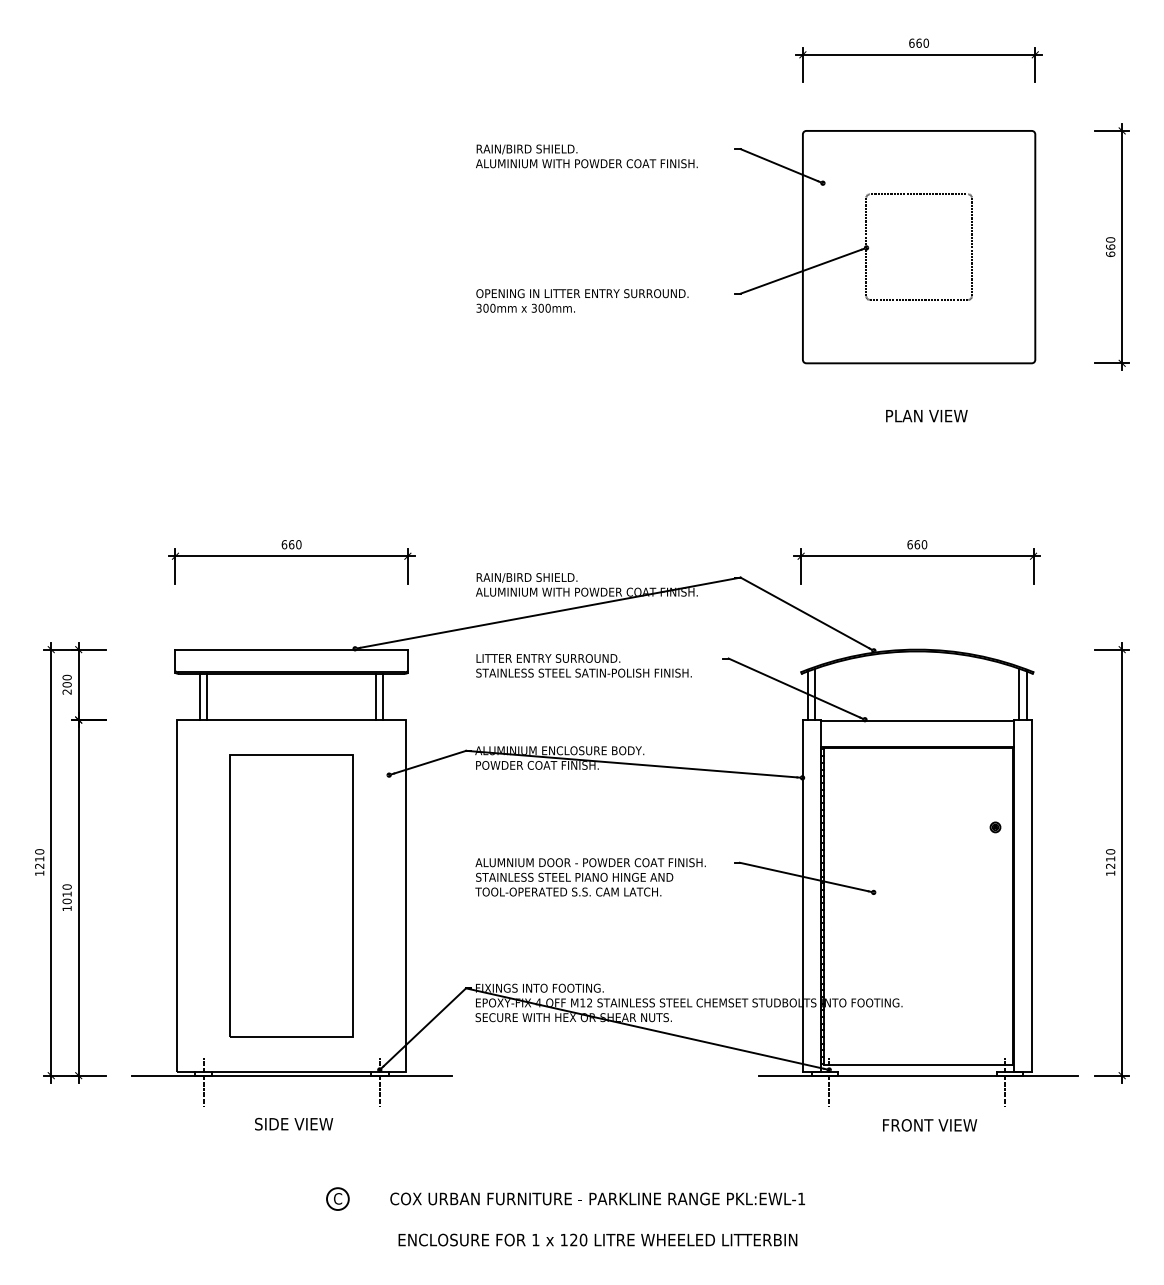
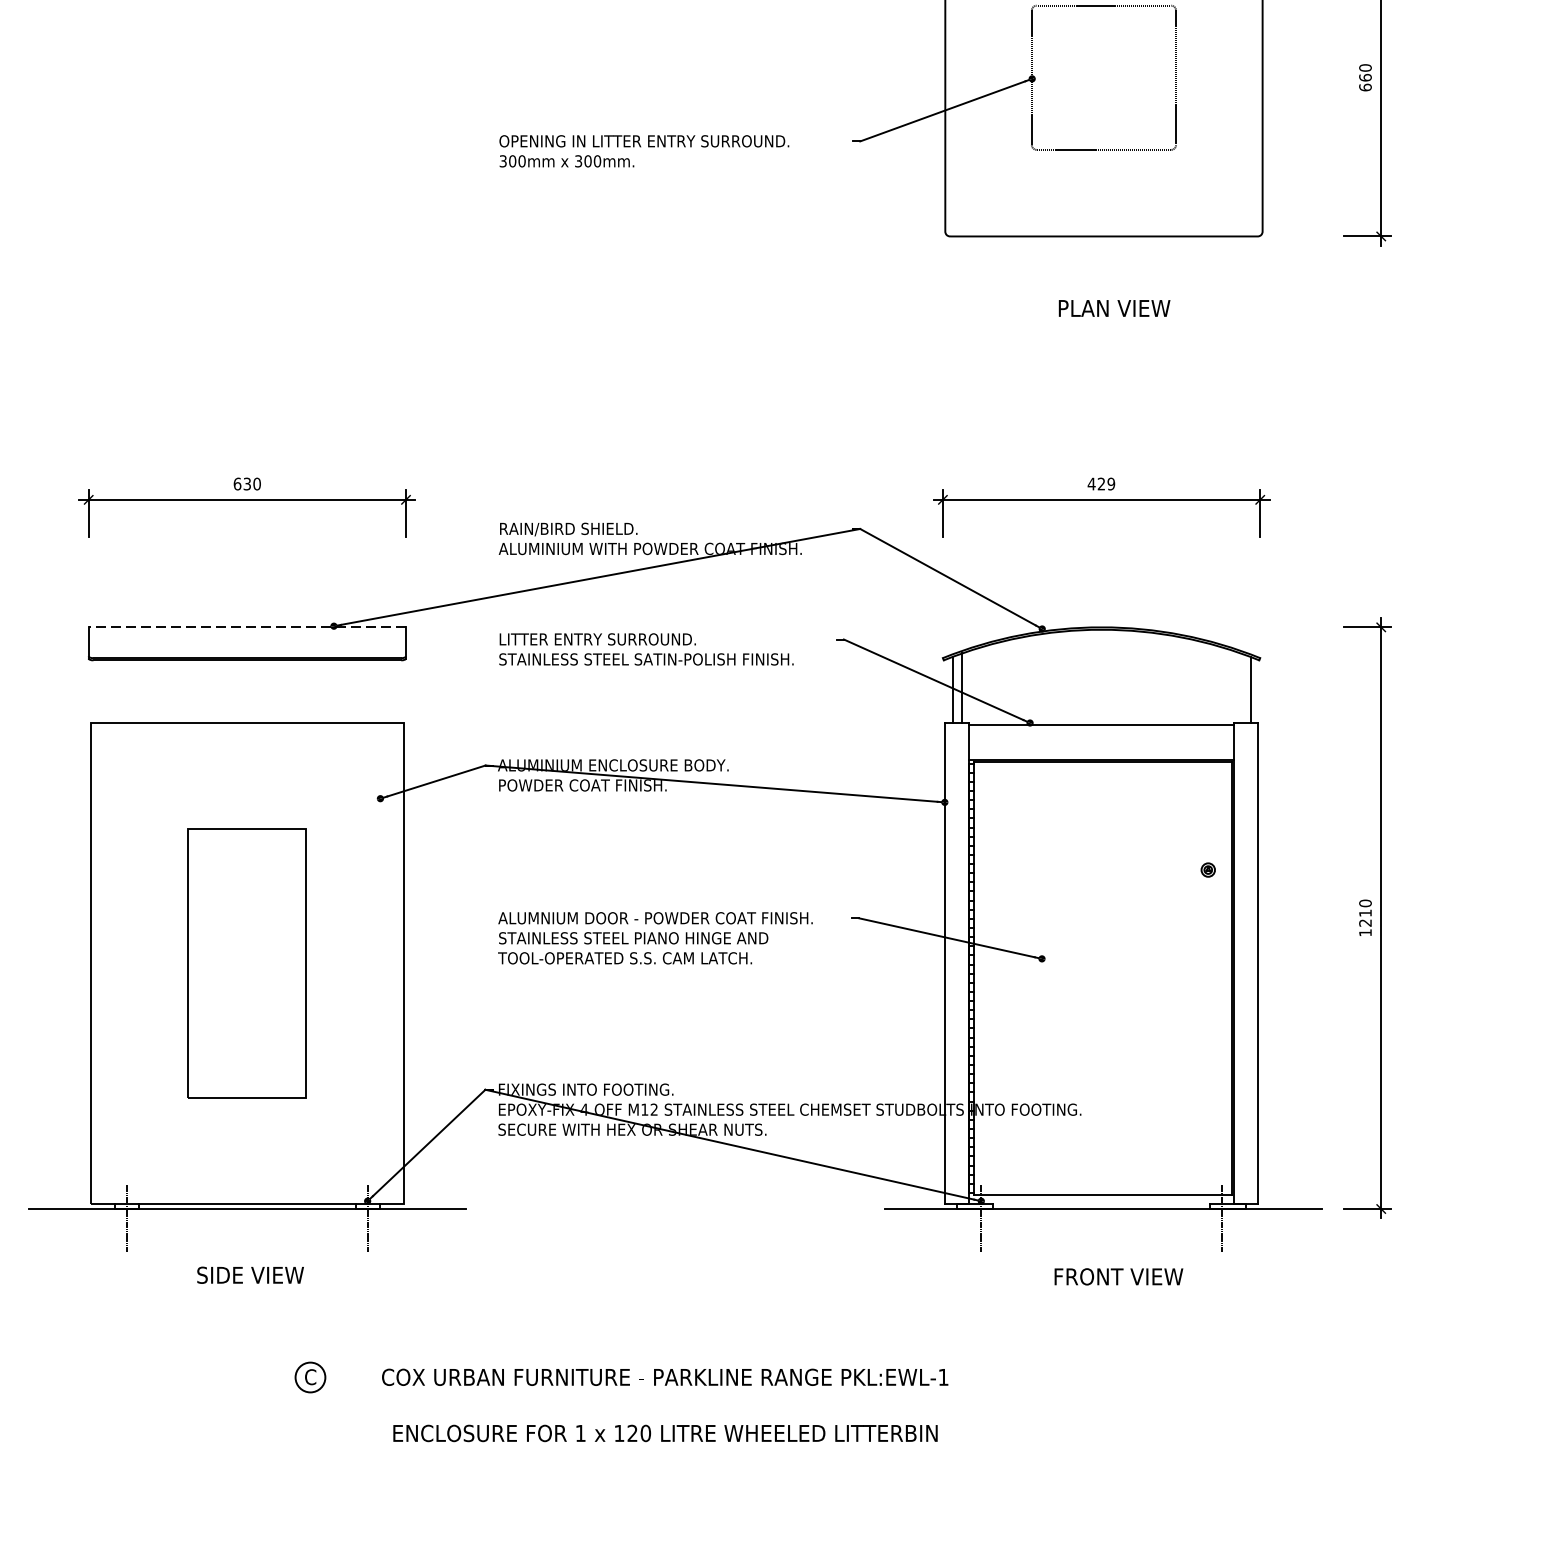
text: (291, 544) -> (247, 483), 660 -> 630
text: (917, 544) -> (1101, 483), 660 -> 429
line: (291, 649) -> (247, 627), solid -> dashed
line: (1019, 694) -> (1241, 688), removed
line: (200, 696) -> (122, 691), removed
line: (207, 696) -> (132, 691), removed
line: (376, 696) -> (363, 691), removed
line: (383, 696) -> (372, 691), removed
part: (291, 895) -> (247, 963), size x0.7

